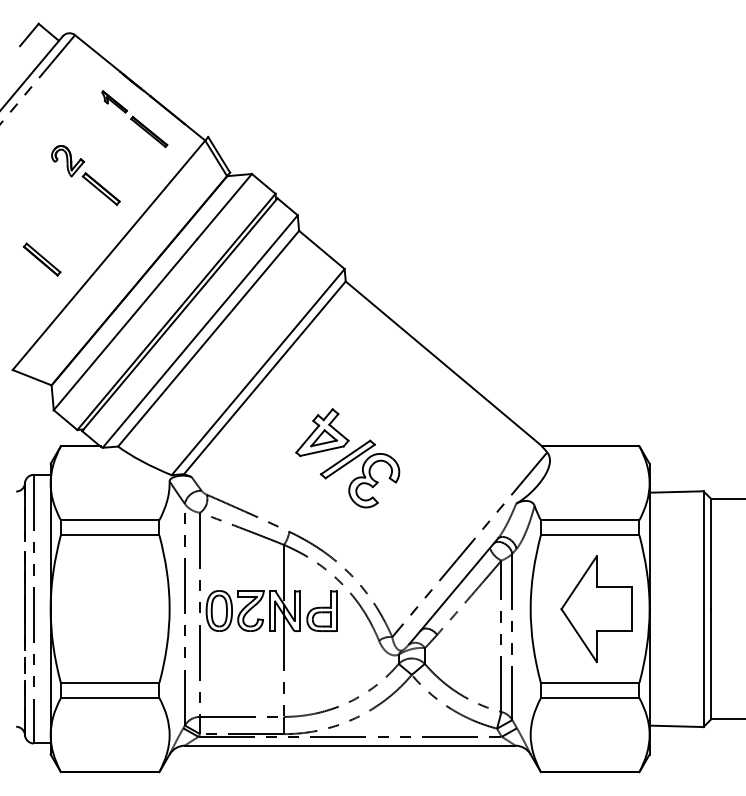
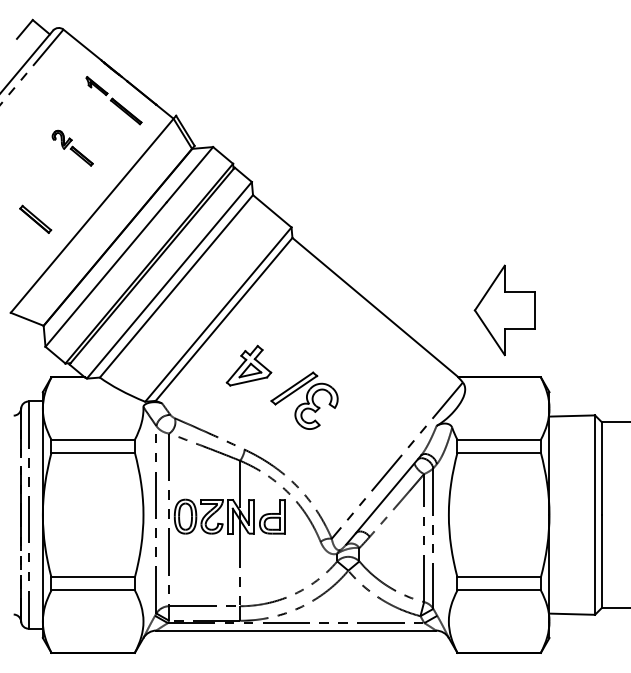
part: (85, 175) -> (72, 148), size x0.7
part: (322, 432) -> (249, 365), moved
part: (596, 609) -> (504, 310), moved

